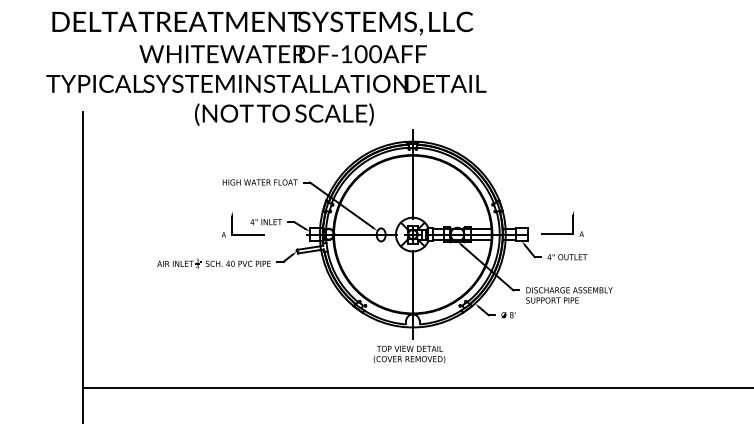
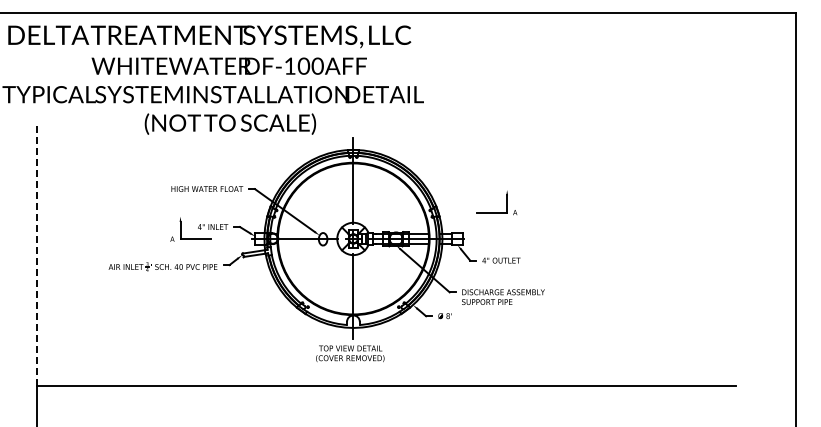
part: (572, 223) -> (506, 202), moved
line: (82, 249) -> (37, 253), solid -> dashed

